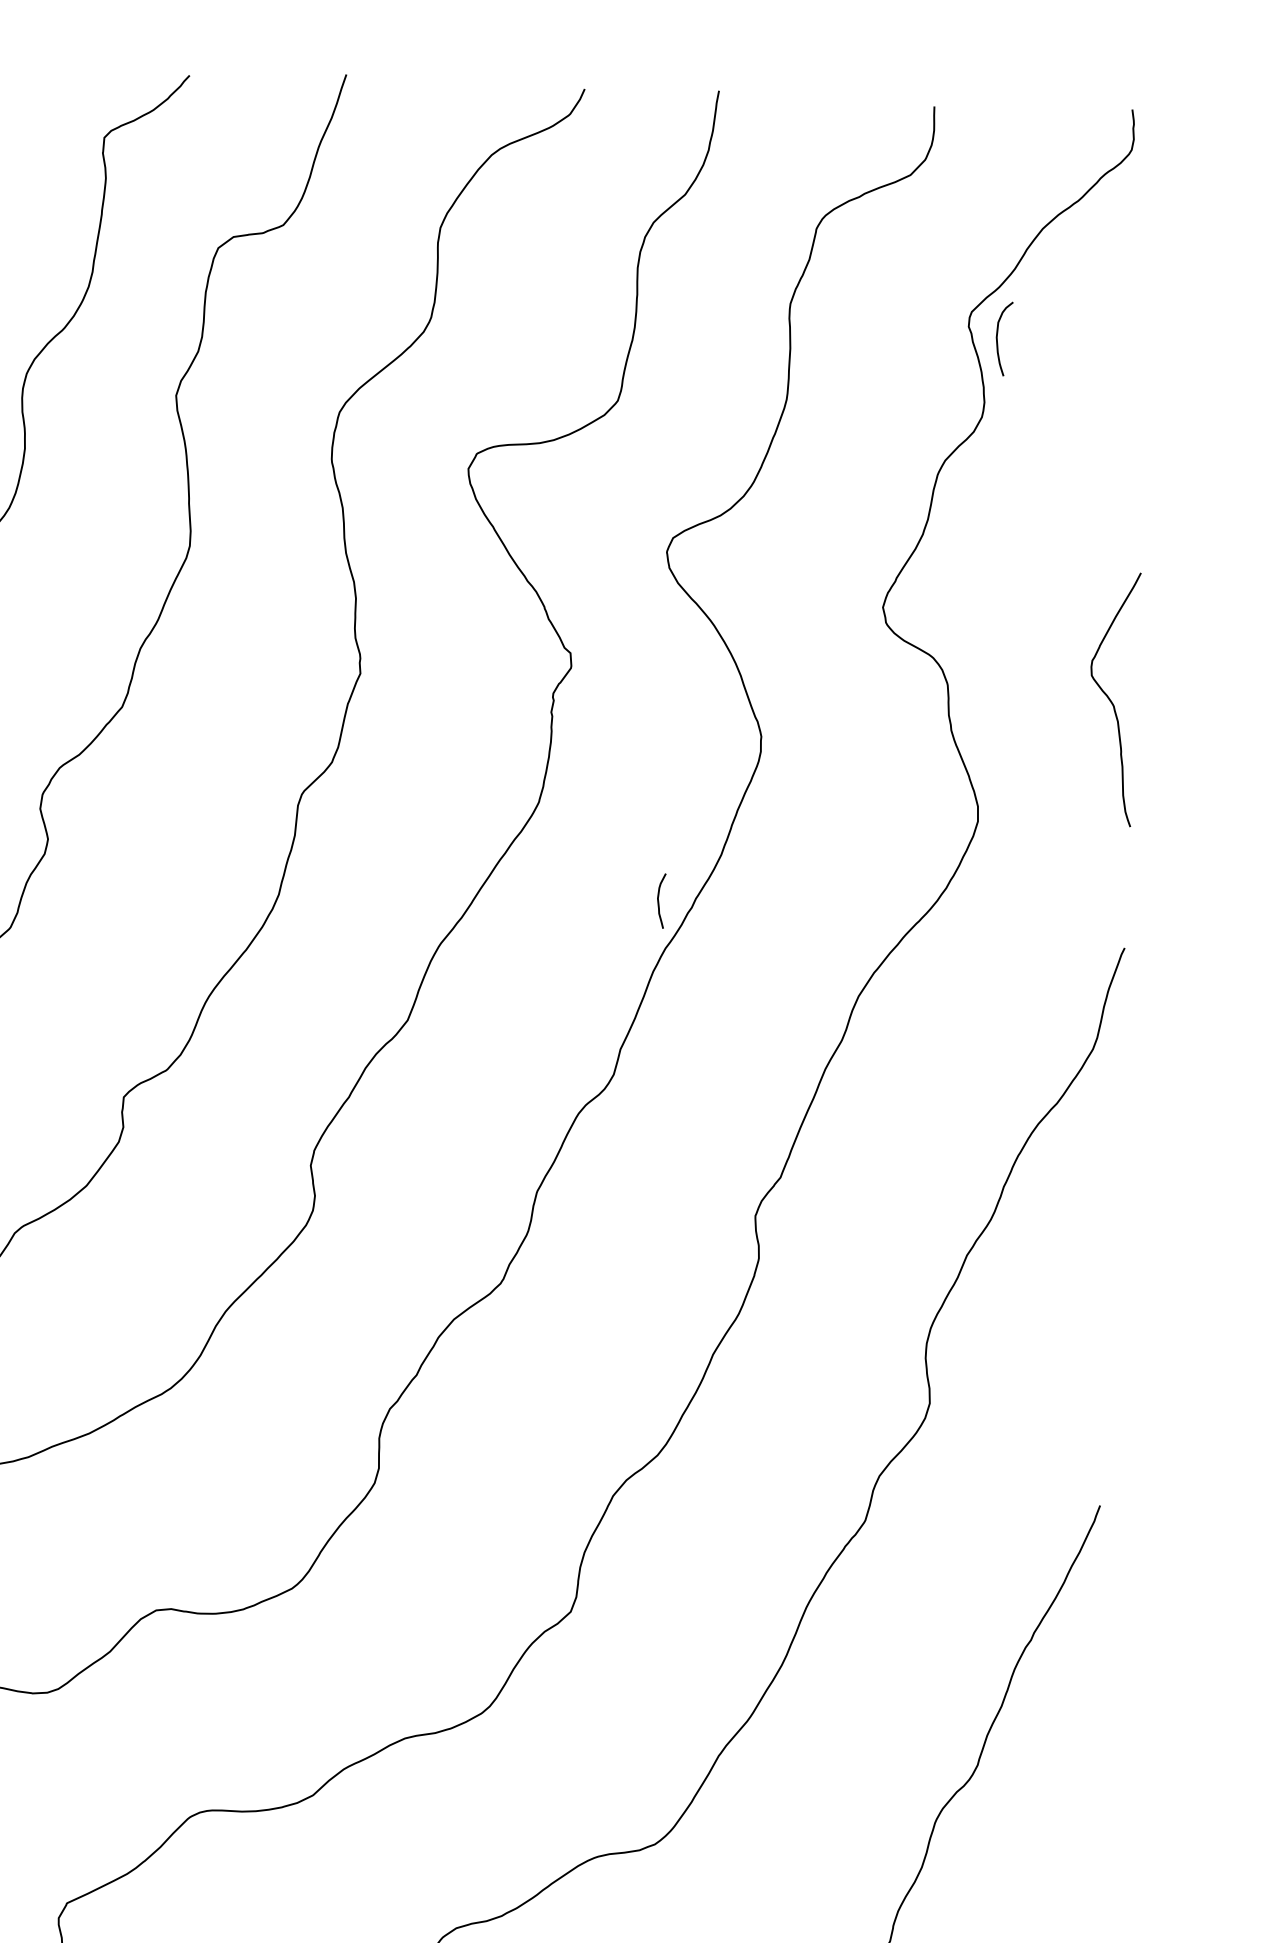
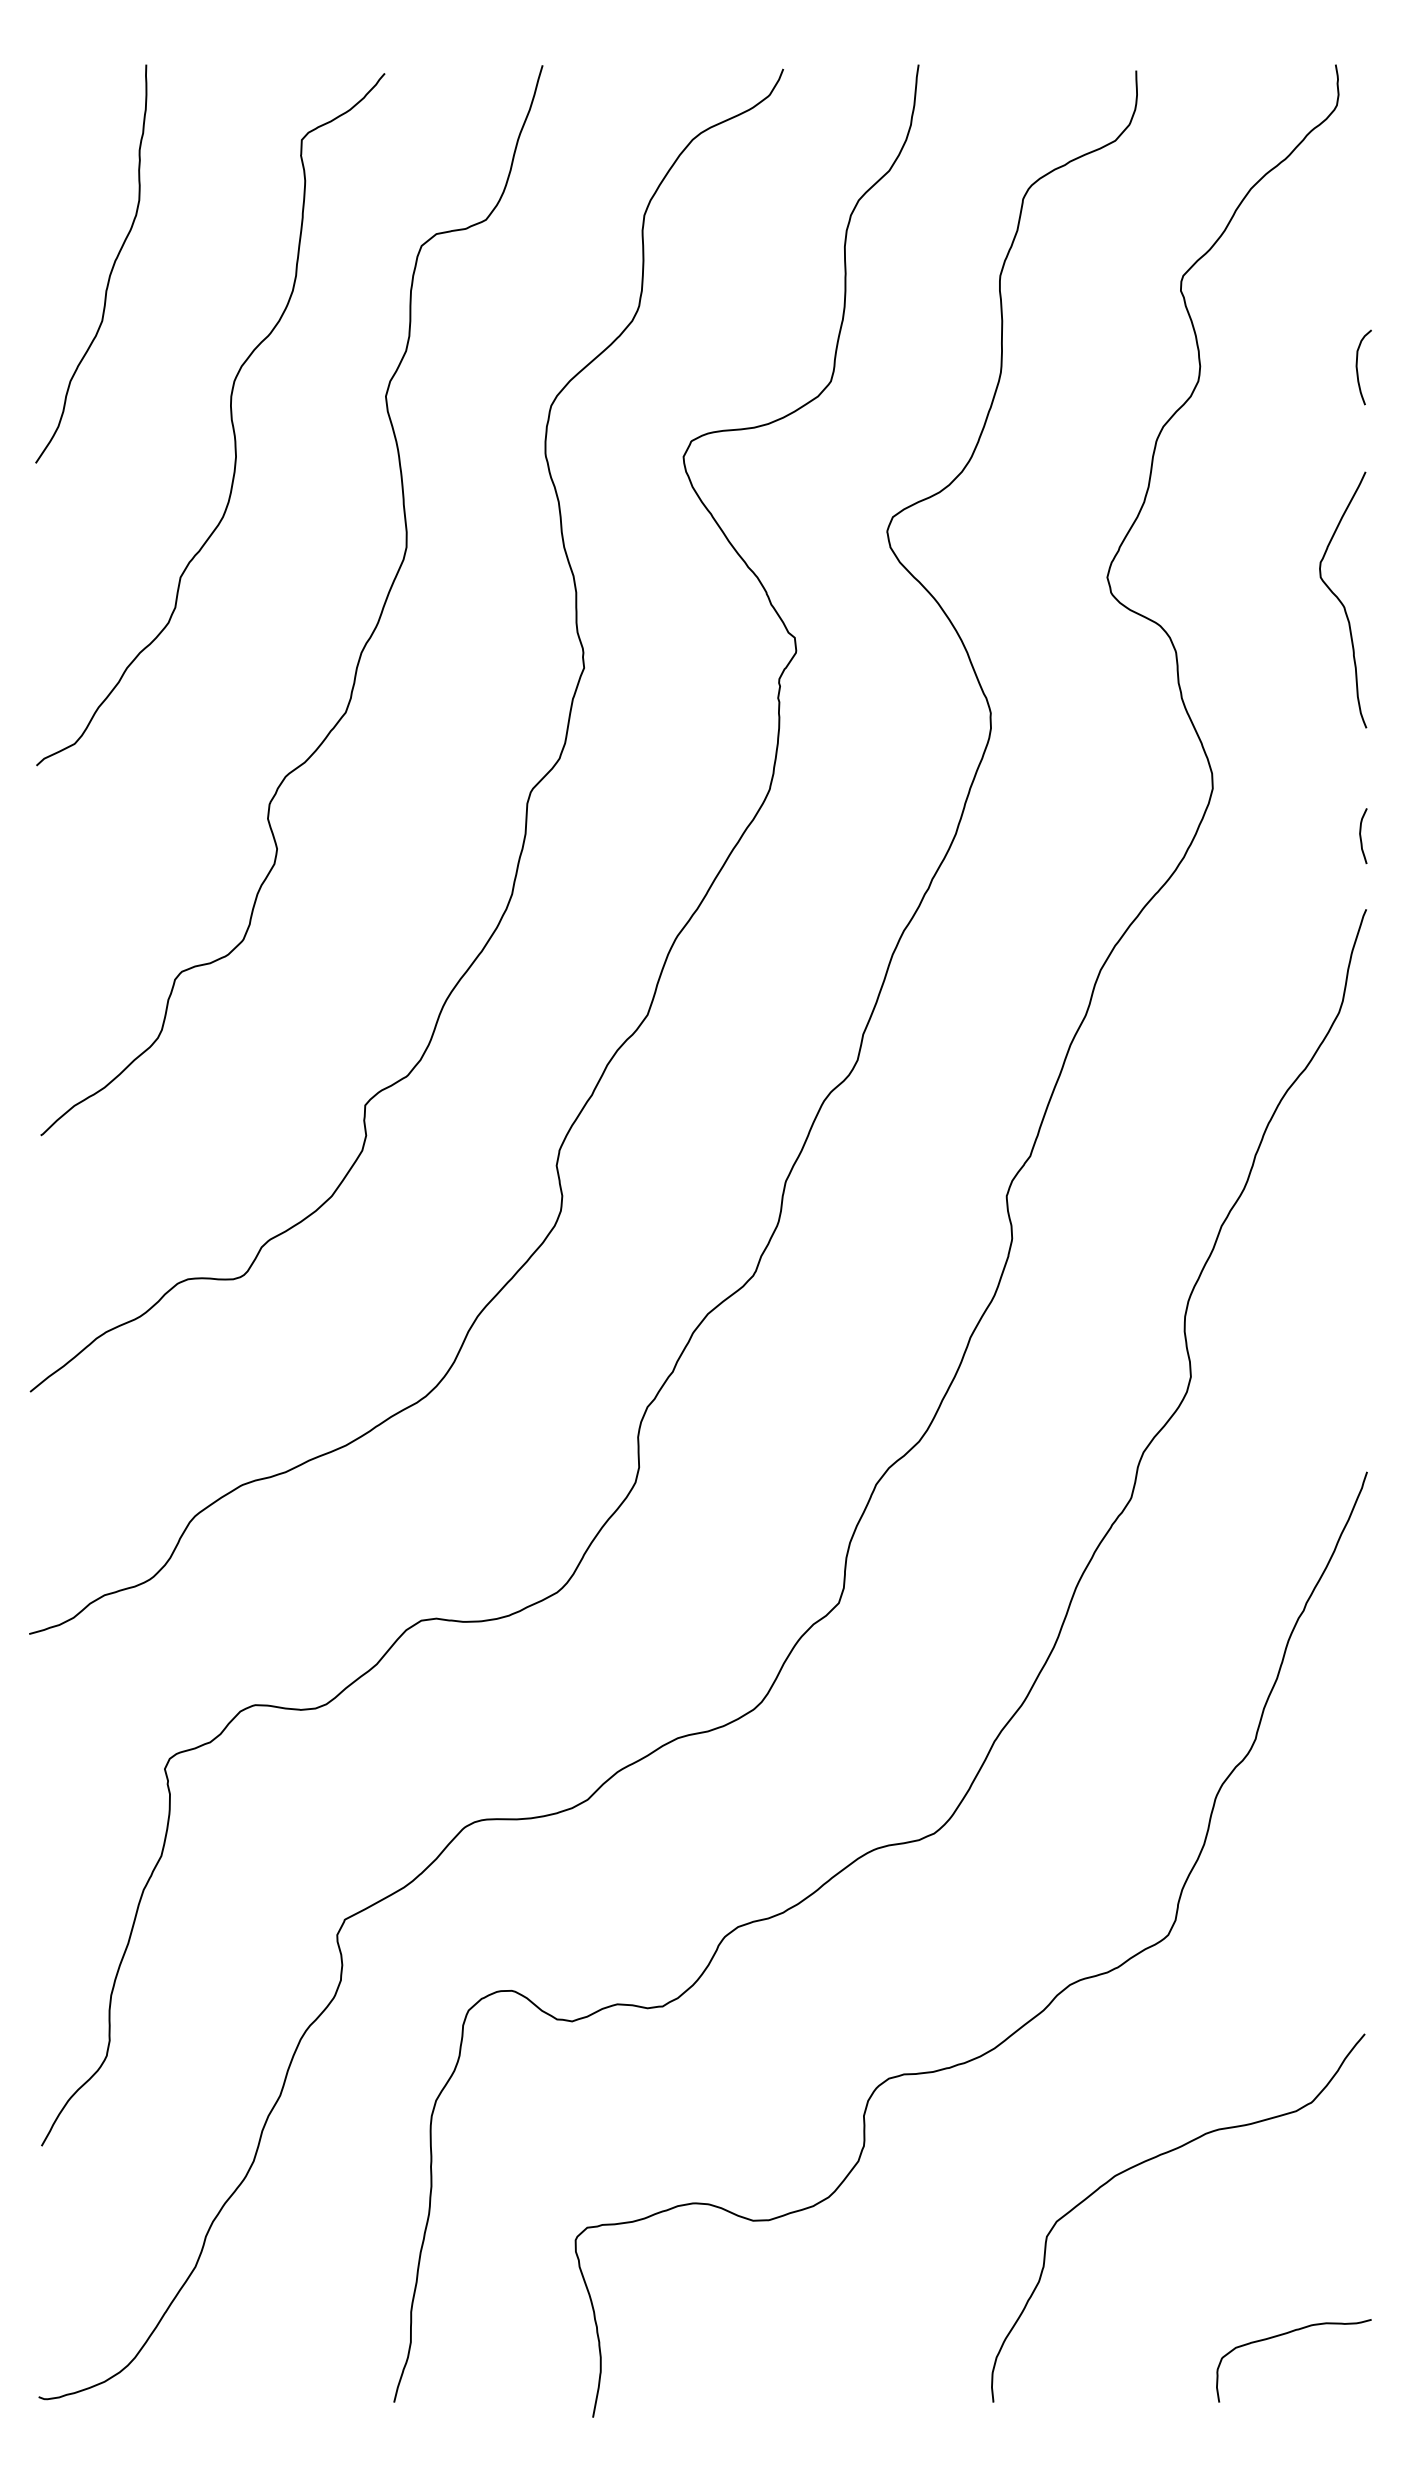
curve: (997, 338) -> (1357, 367), moved
curve: (1111, 700) -> (1341, 601), moved
curve: (659, 901) -> (1361, 836), moved

